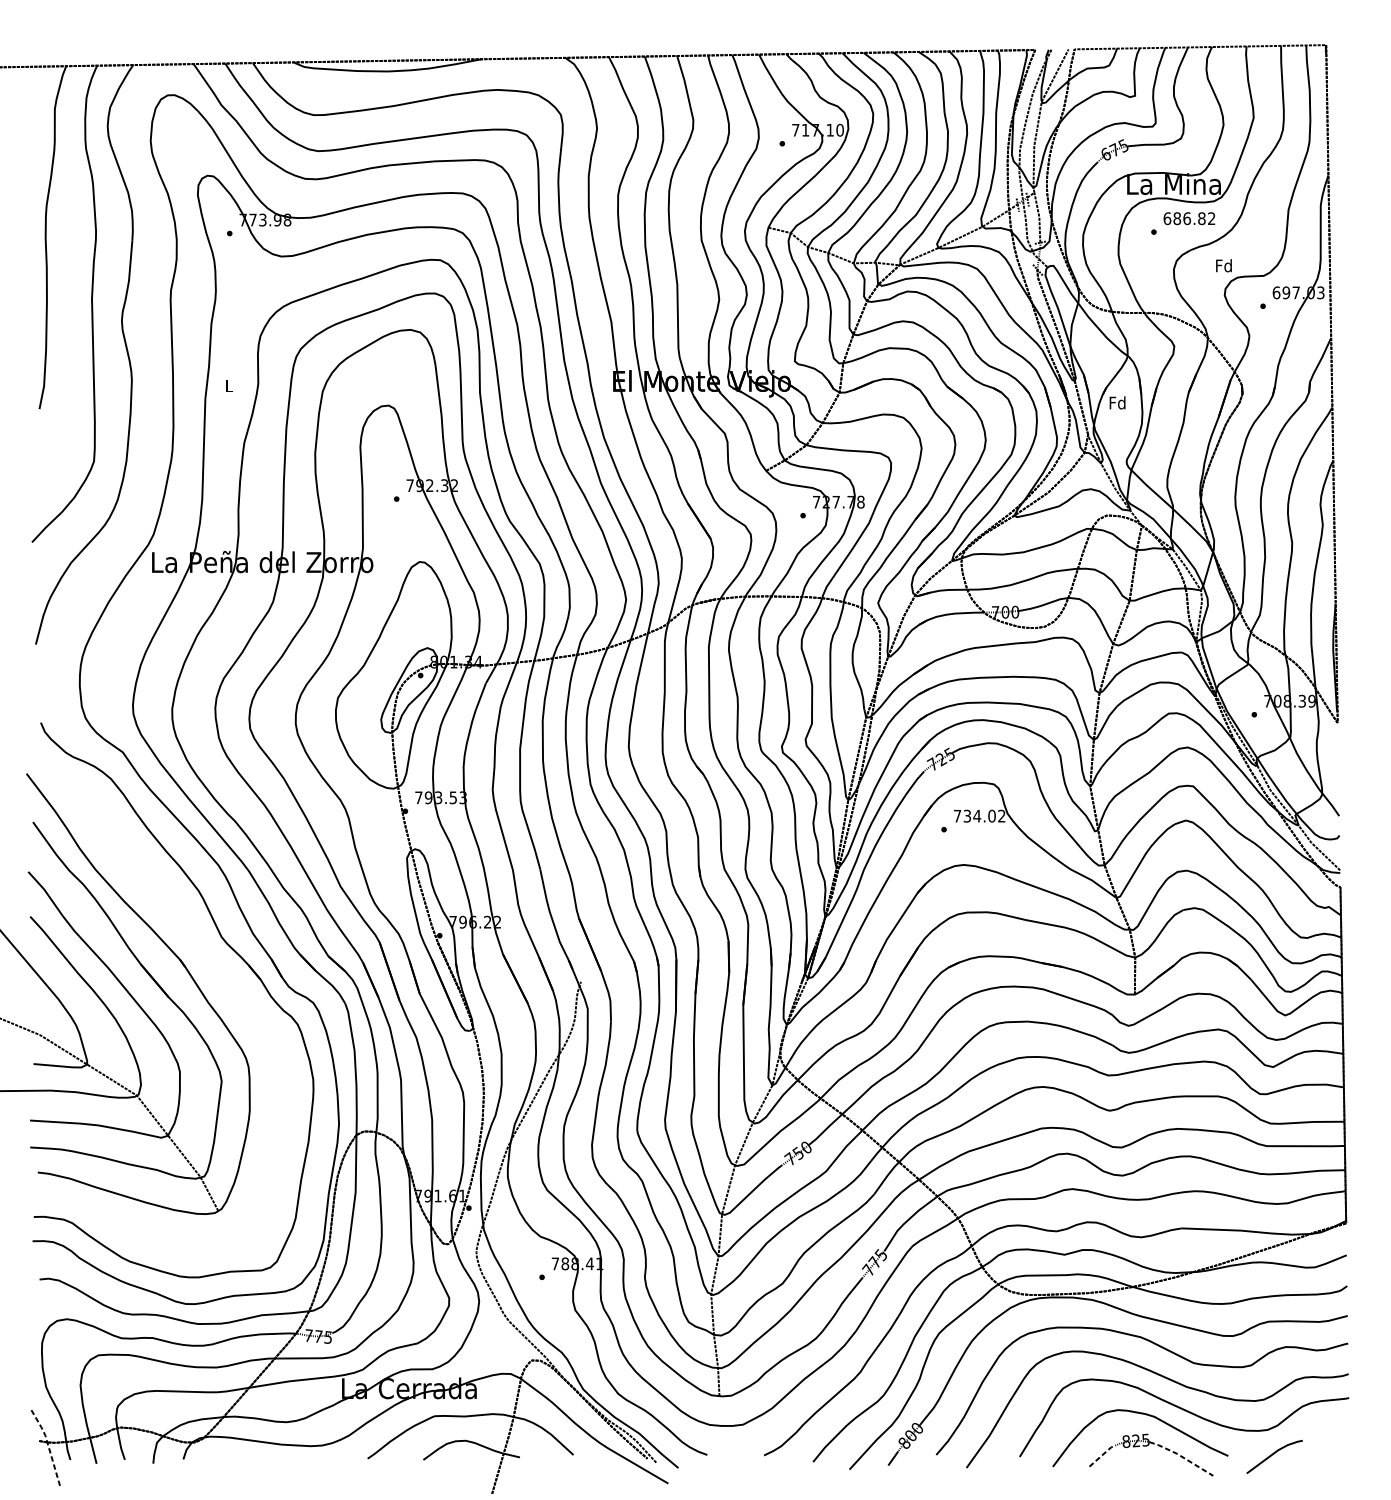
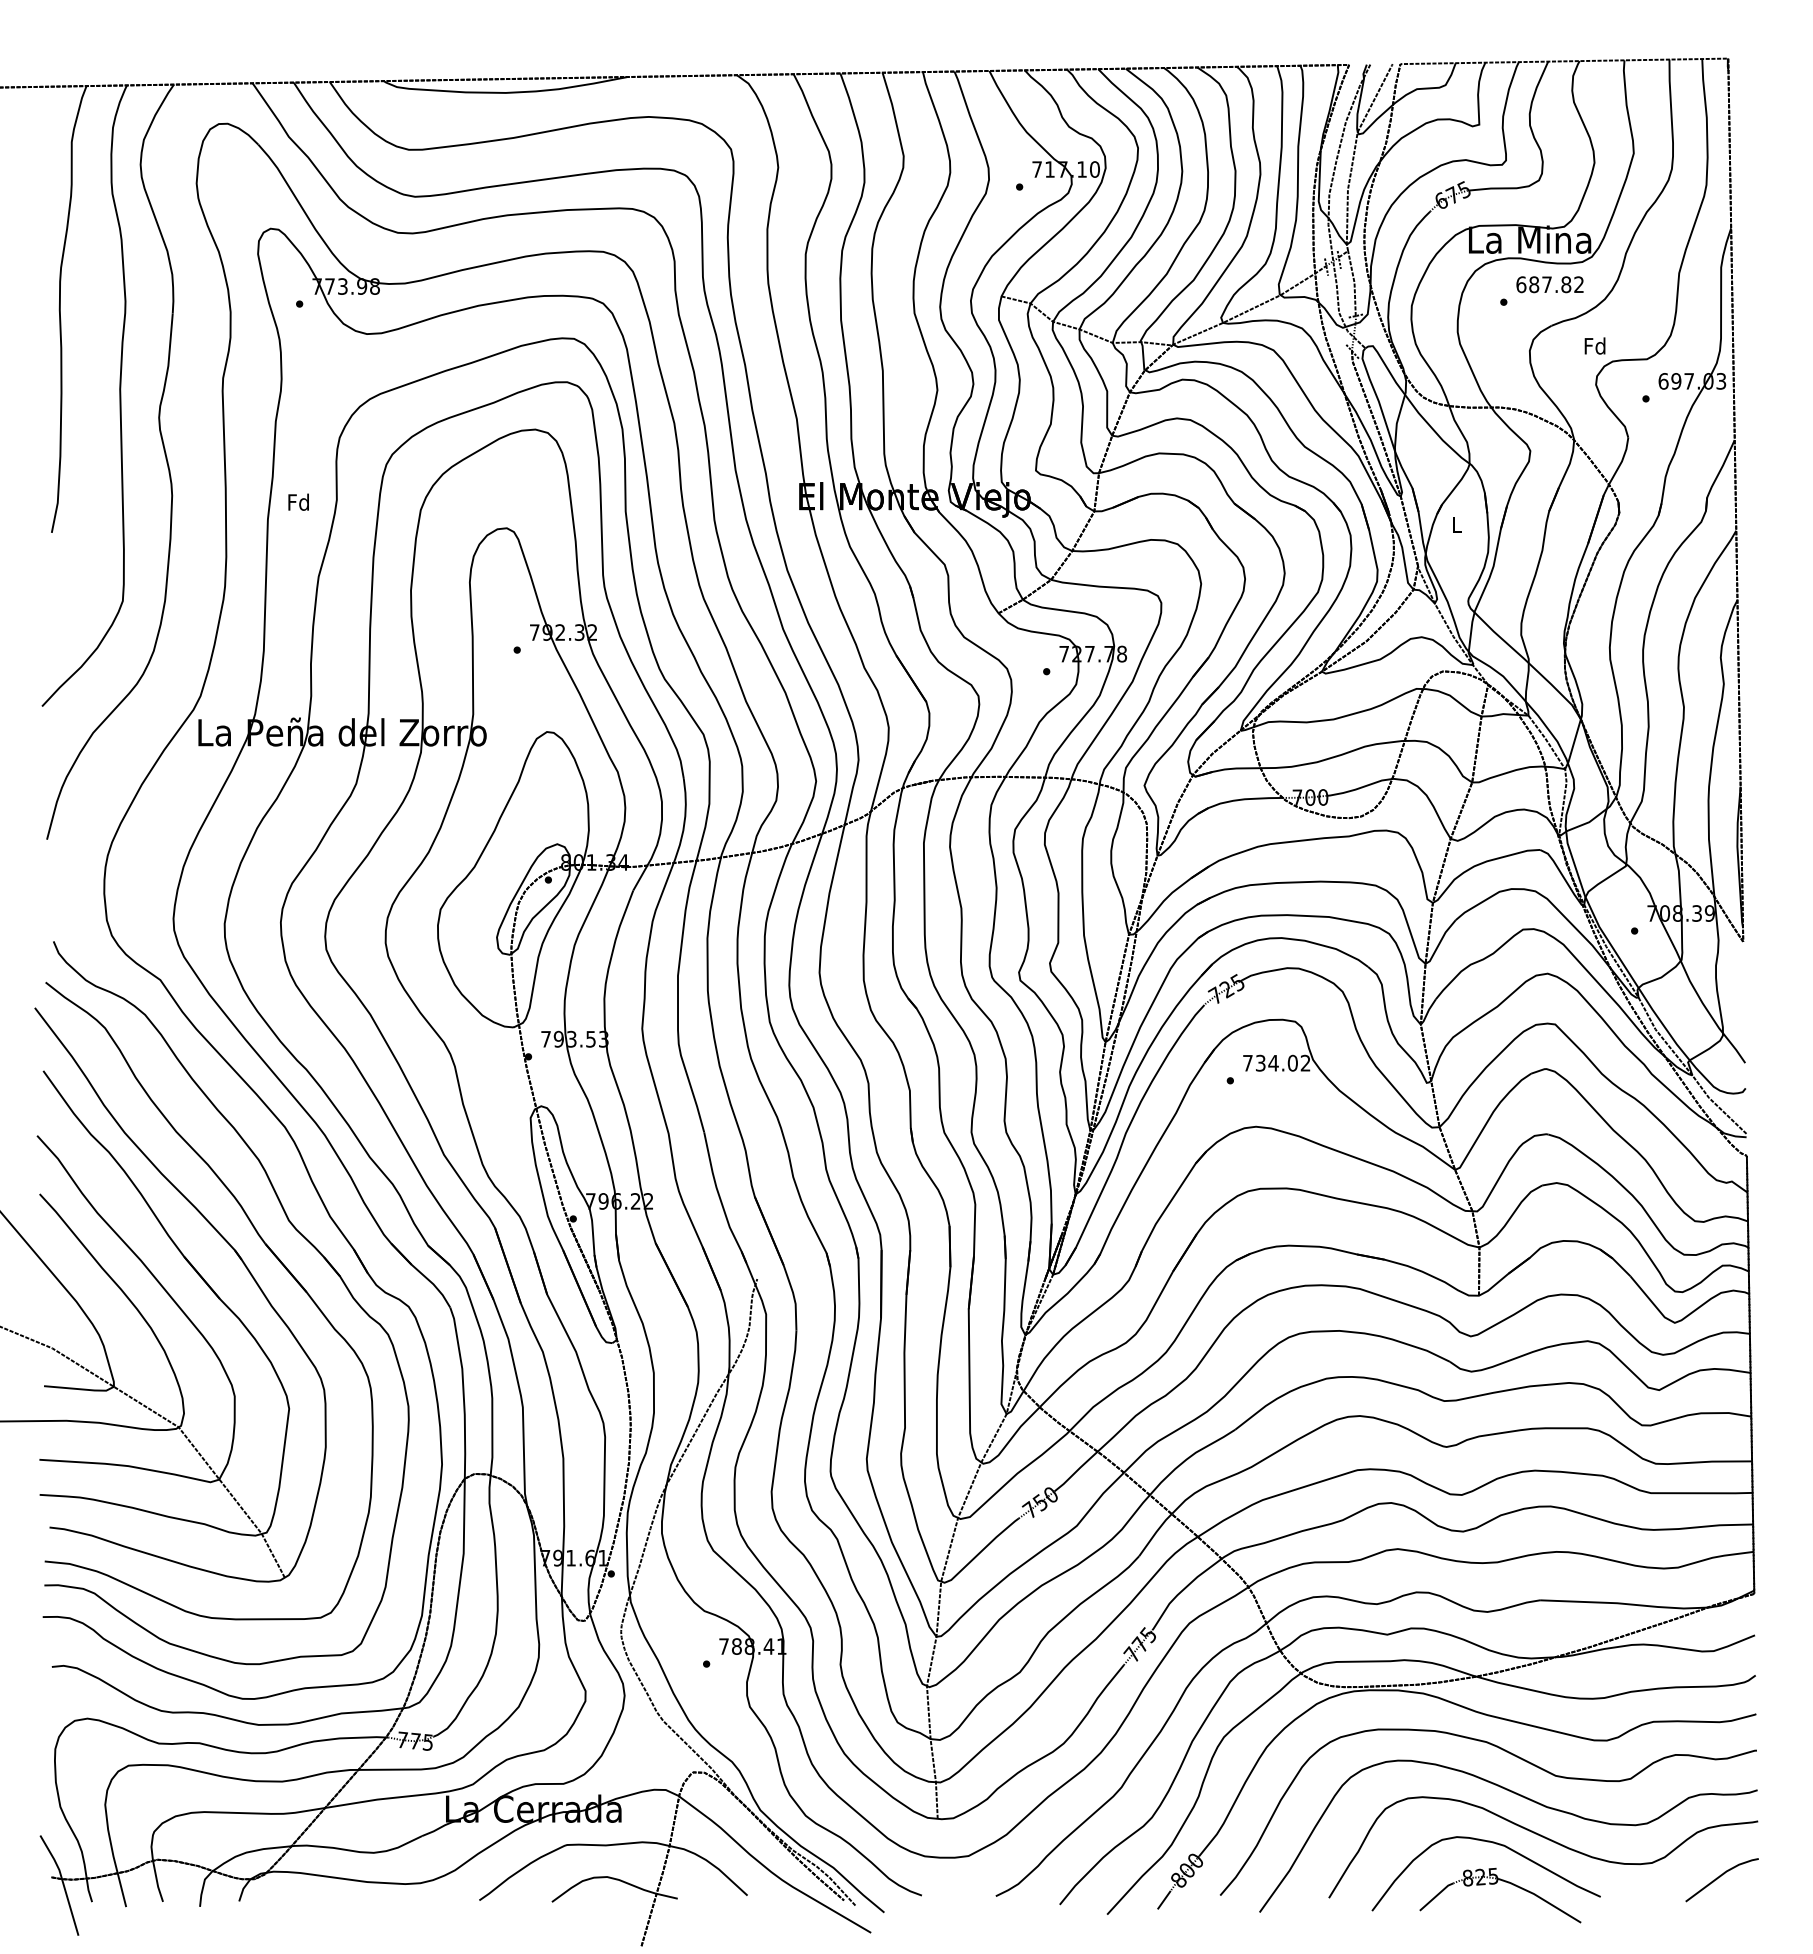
text: (1187, 218) -> (1547, 284), 686.82 -> 687.82
text: (228, 385) -> (298, 501), L -> Fd
text: (1117, 402) -> (1456, 524), Fd -> L
part: (205, 958) -> (267, 1248), added
line: (47, 1444) -> (62, 1882), dashed -> solid
line: (1103, 1454) -> (1437, 1895), dashed -> solid
line: (1273, 1454) -> (1720, 1877), moved
line: (1182, 1457) -> (1540, 1898), dashed -> solid

